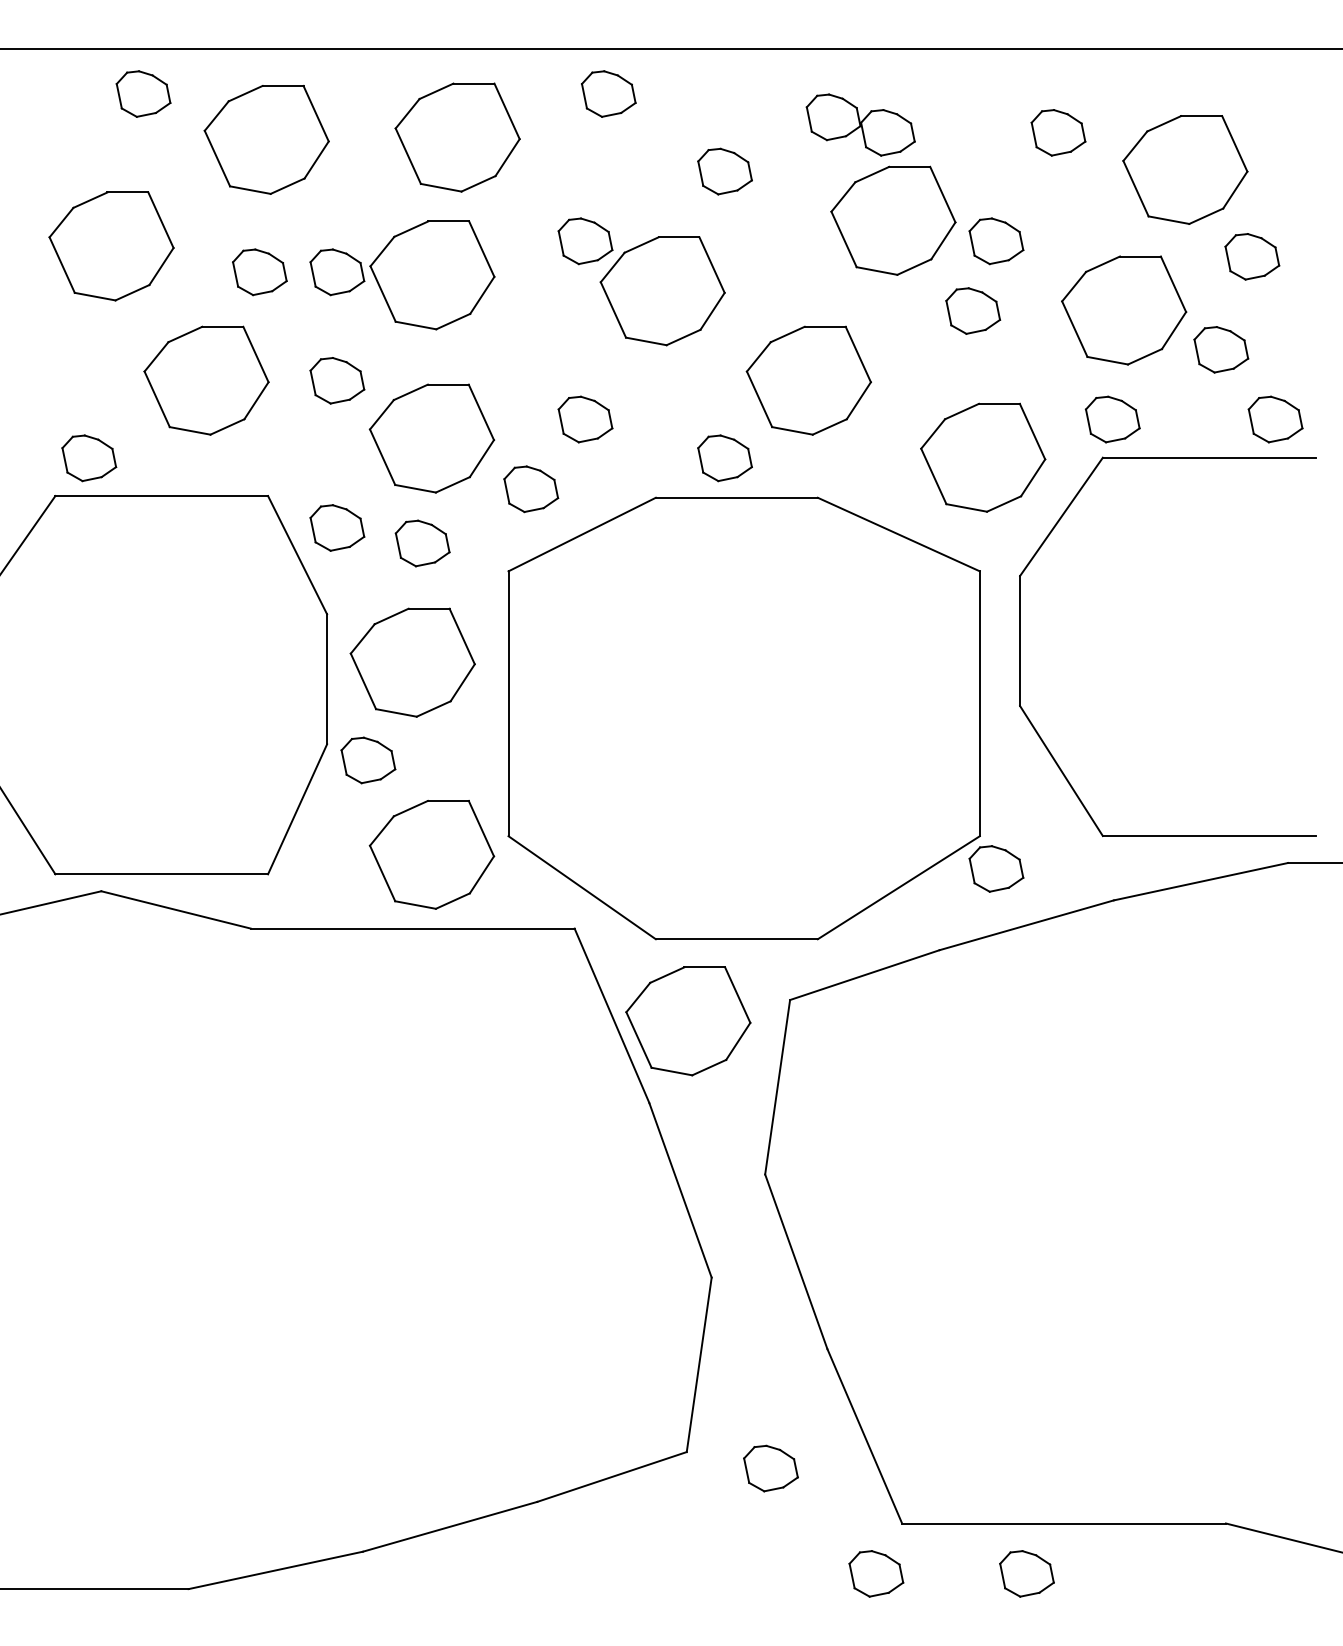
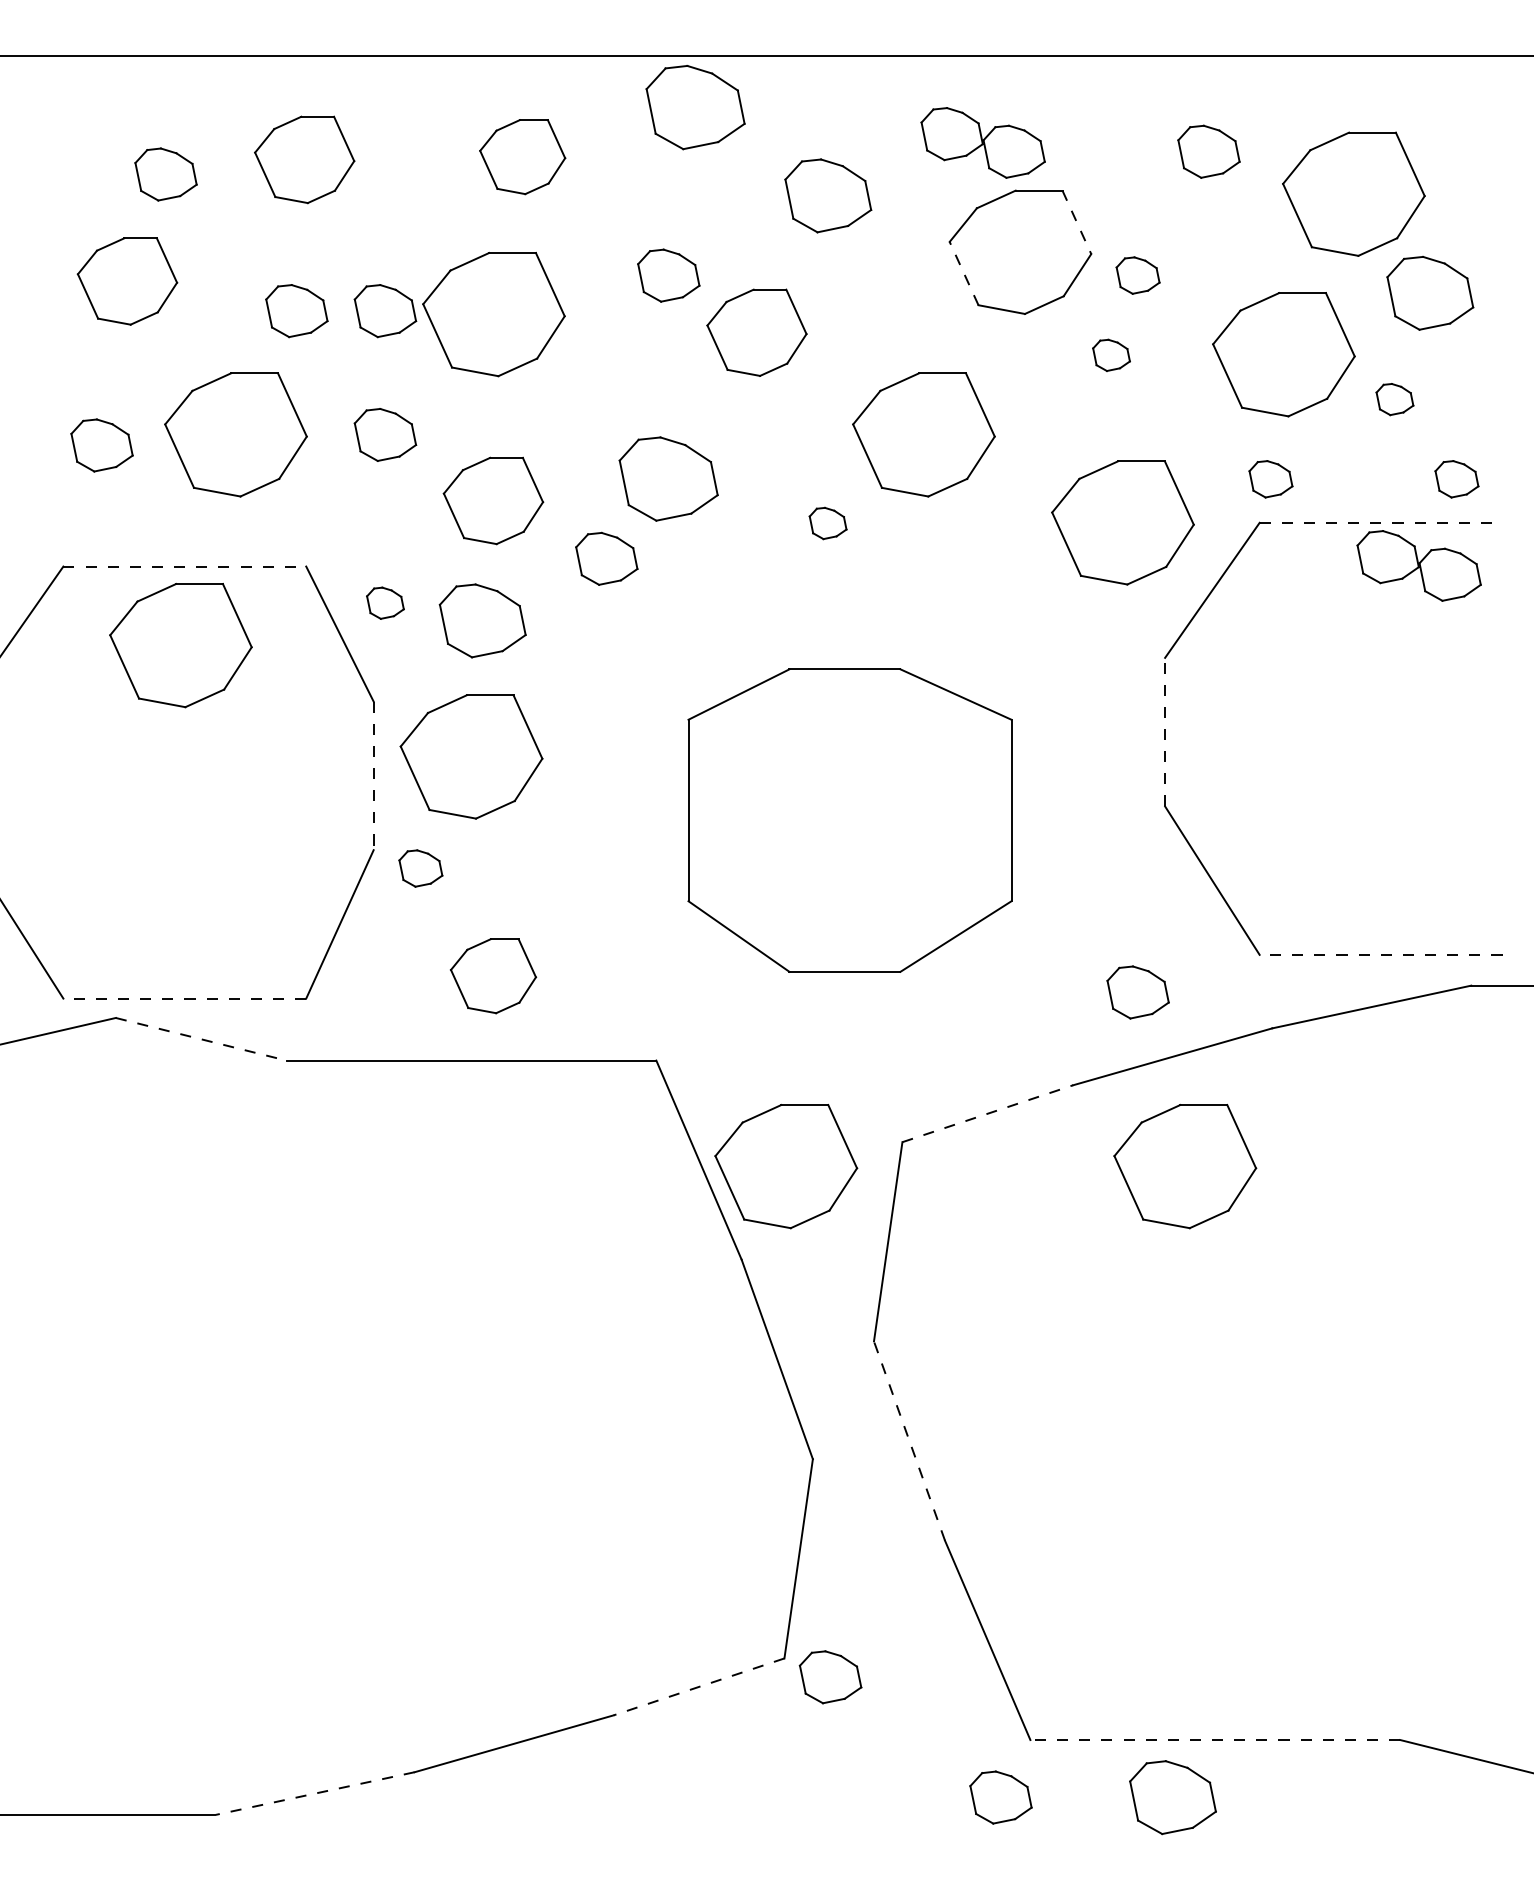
part: (143, 94) -> (165, 174), moved
part: (608, 94) -> (694, 107), size x1.6
part: (457, 136) -> (522, 156), size x0.6
part: (266, 139) -> (304, 159), size x0.7
part: (724, 171) -> (827, 196), size x1.4
line: (942, 194) -> (1076, 222), solid -> dashed
line: (844, 239) -> (964, 273), solid -> dashed
part: (995, 241) -> (1137, 275), size x0.7
part: (111, 246) -> (127, 281), size x0.7
part: (1252, 256) -> (1430, 293), size x1.4
part: (662, 291) -> (756, 332), size x0.7
part: (973, 311) -> (1111, 355), size x0.6
part: (1220, 349) -> (1394, 399), size x0.6
part: (585, 419) -> (668, 479), size x1.6
part: (1112, 419) -> (1270, 479), size x0.7
part: (1275, 419) -> (1456, 479), size x0.7
part: (432, 438) -> (493, 500), size x0.7
line: (1209, 457) -> (1381, 522), solid -> dashed
part: (88, 458) -> (101, 445), moved
part: (724, 458) -> (827, 523), size x0.6
line: (162, 495) -> (185, 566), solid -> dashed
part: (1241, 495) -> (1418, 565), added
part: (337, 528) -> (385, 603), size x0.6
part: (422, 543) -> (482, 620), size x1.4
part: (157, 565) -> (180, 645), added
line: (1020, 640) -> (1165, 731), solid -> dashed
line: (326, 679) -> (373, 776), solid -> dashed
part: (743, 718) -> (849, 820), size x0.6
part: (368, 760) -> (420, 868), size x0.7
line: (1208, 835) -> (1380, 954), solid -> dashed
part: (432, 854) -> (493, 975), size x0.6
line: (161, 874) -> (184, 998), solid -> dashed
line: (176, 910) -> (201, 1039), solid -> dashed
line: (864, 974) -> (987, 1113), solid -> dashed
part: (1037, 1021) -> (1185, 1166), added
line: (796, 1262) -> (909, 1441), solid -> dashed
part: (770, 1468) -> (830, 1677), moved
line: (612, 1476) -> (699, 1686), solid -> dashed
line: (1064, 1523) -> (1215, 1740), solid -> dashed
line: (276, 1570) -> (315, 1793), solid -> dashed
part: (1026, 1573) -> (1172, 1797), size x1.4

